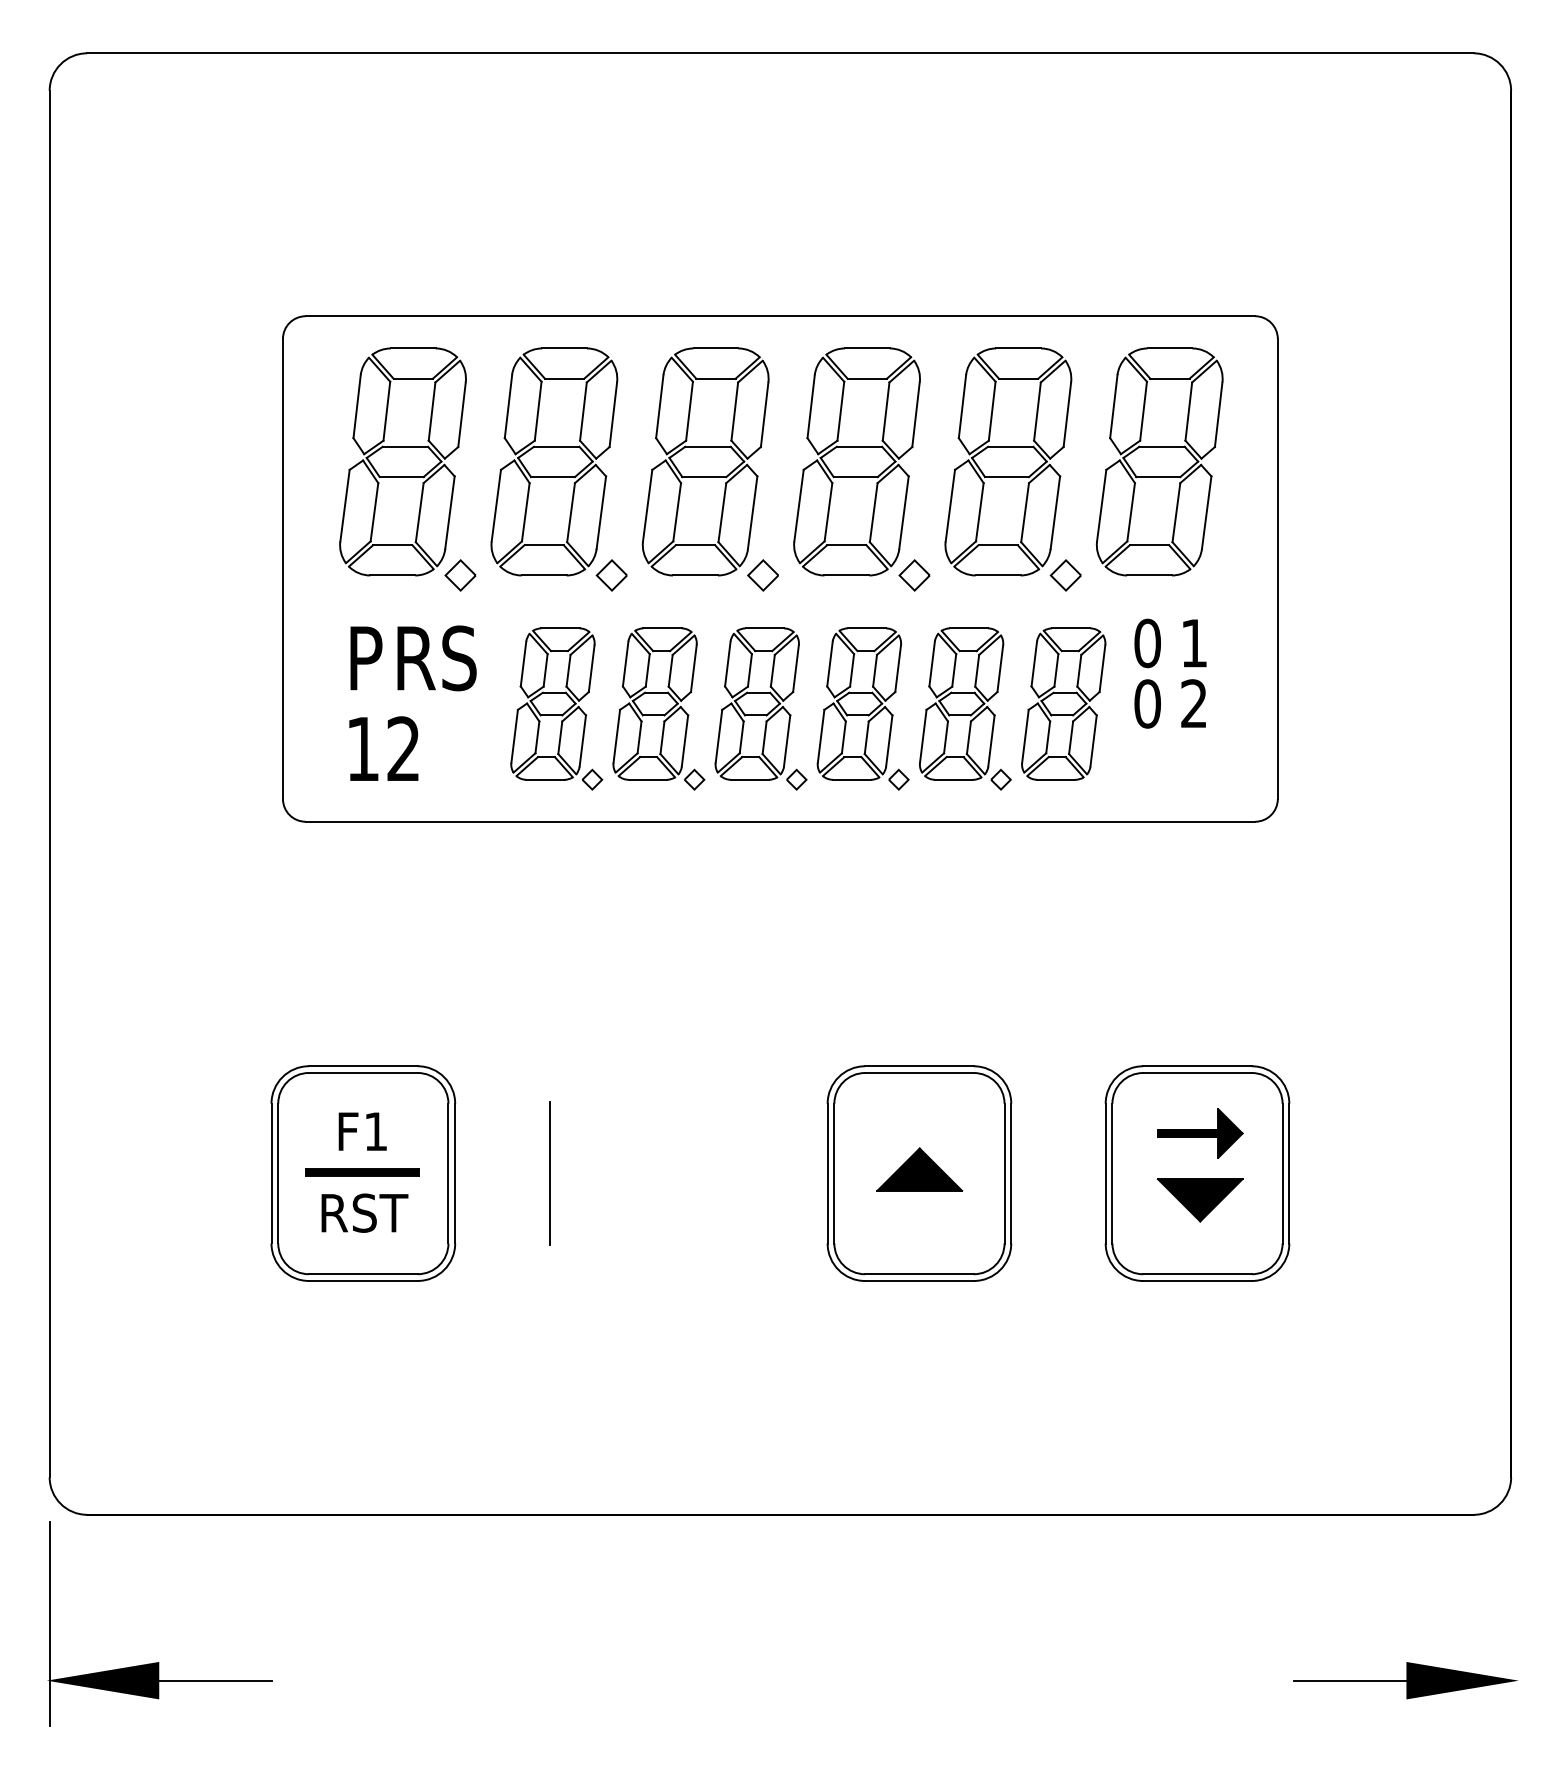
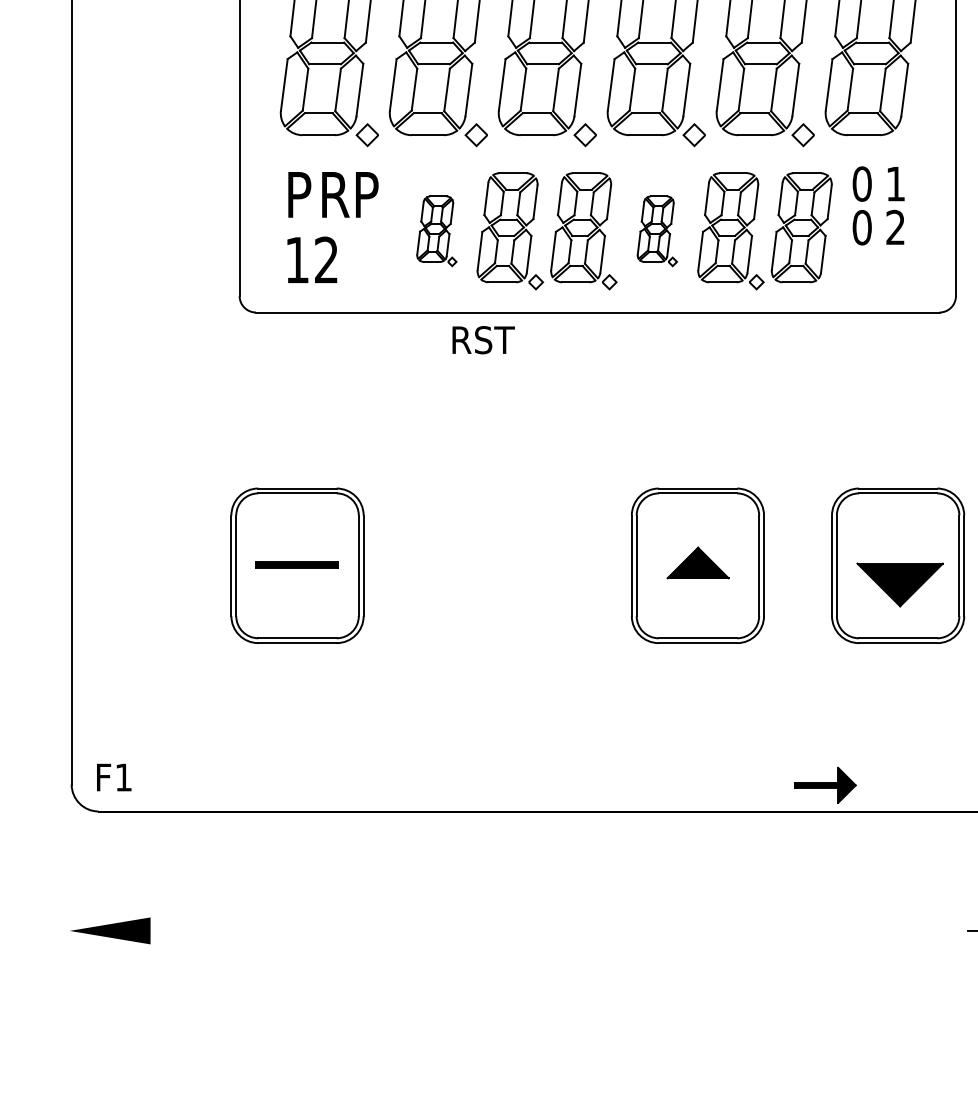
text: (459, 658) -> (366, 194), S -> P
part: (556, 708) -> (436, 230), size x0.6
part: (862, 708) -> (656, 230), size x0.6
text: (362, 1131) -> (114, 777), moved
part: (1200, 1133) -> (825, 785), moved
line: (549, 1173) -> (431, 565), removed
part: (1199, 1200) -> (899, 585), size x1.4
text: (364, 1212) -> (483, 339), moved
line: (49, 1623) -> (71, 889), removed
line: (215, 1680) -> (191, 930), removed

